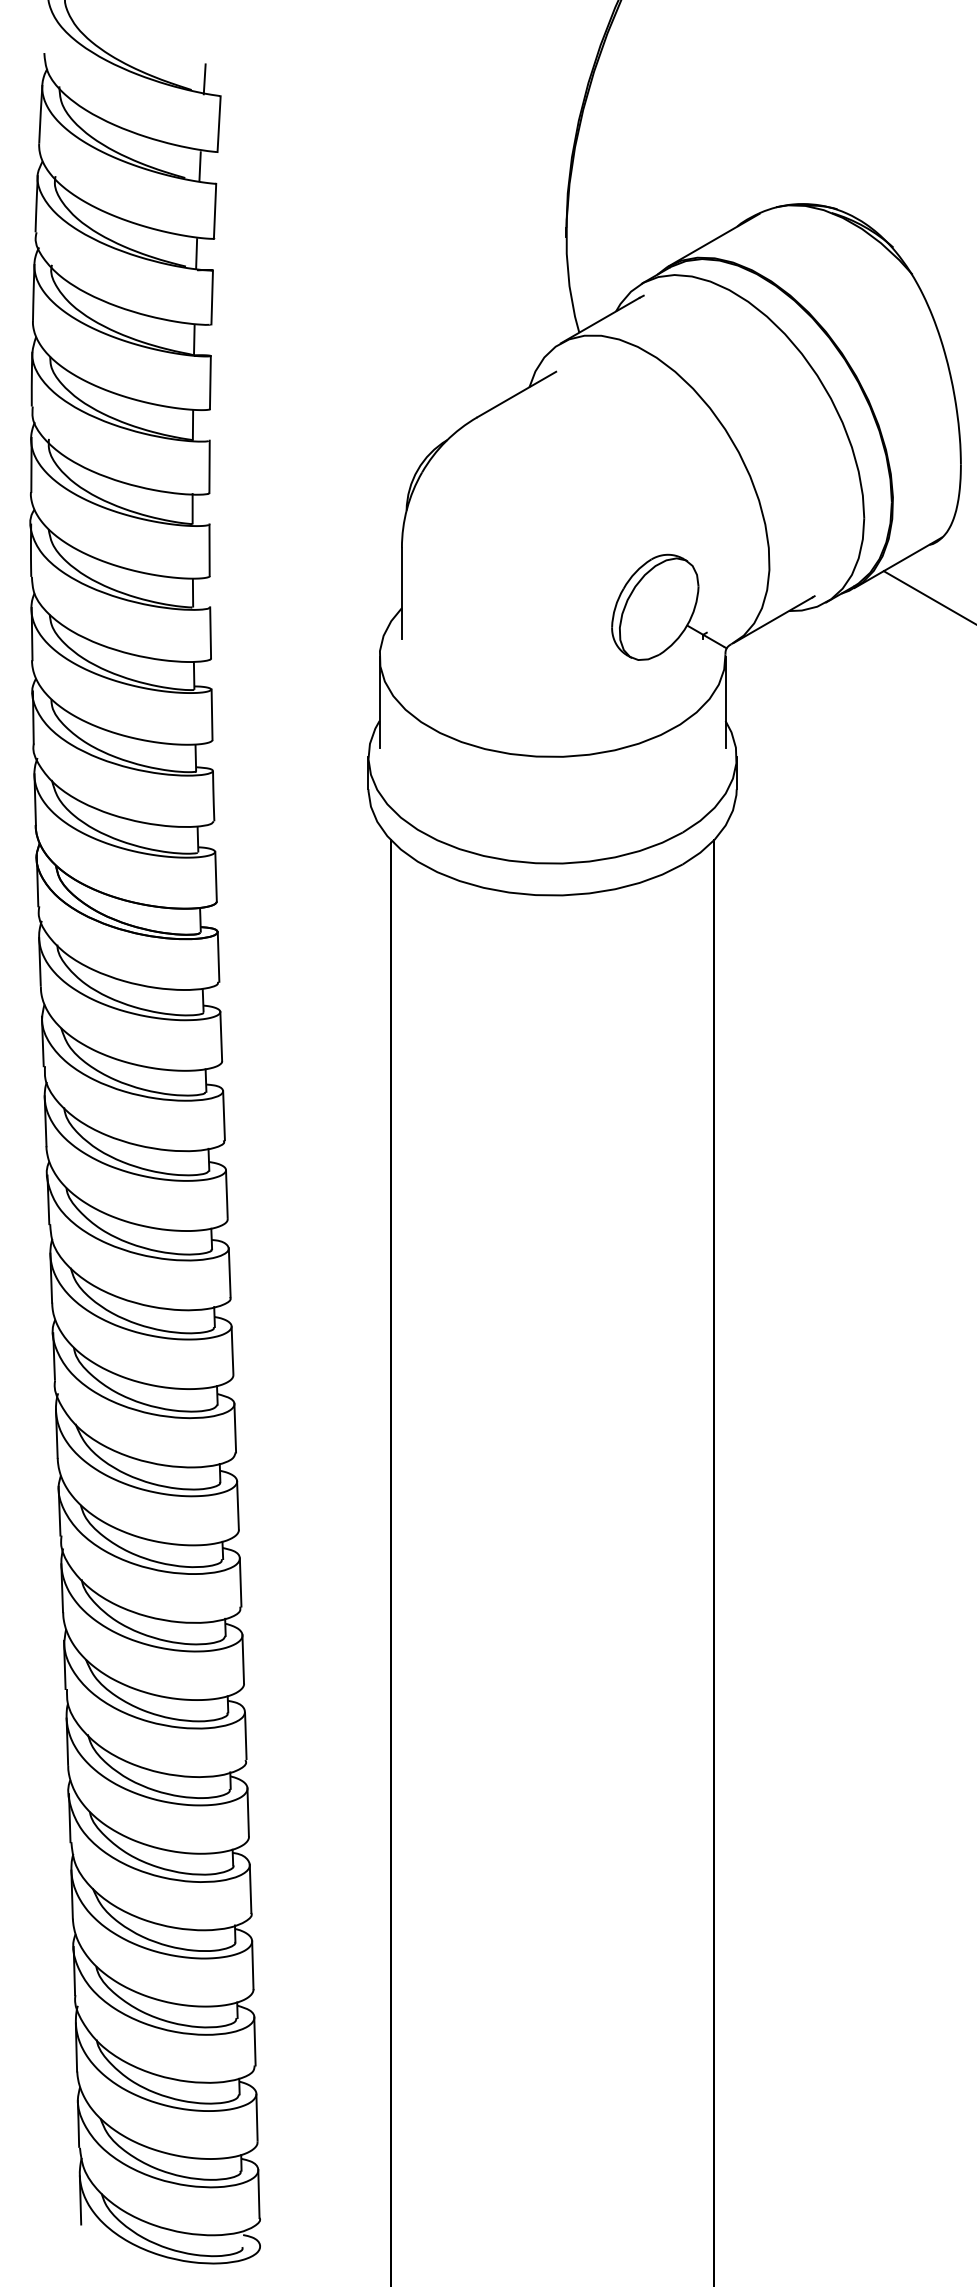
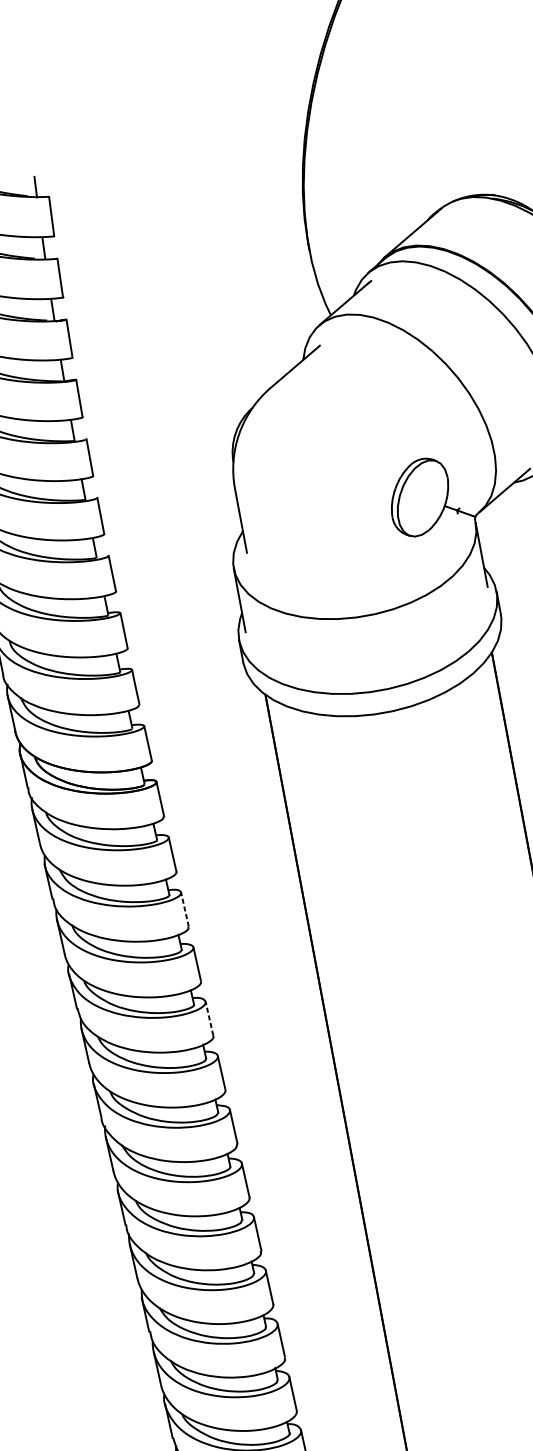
line: (224, 1115) -> (185, 909), solid -> dashed
line: (229, 1272) -> (209, 1018), solid -> dashed

